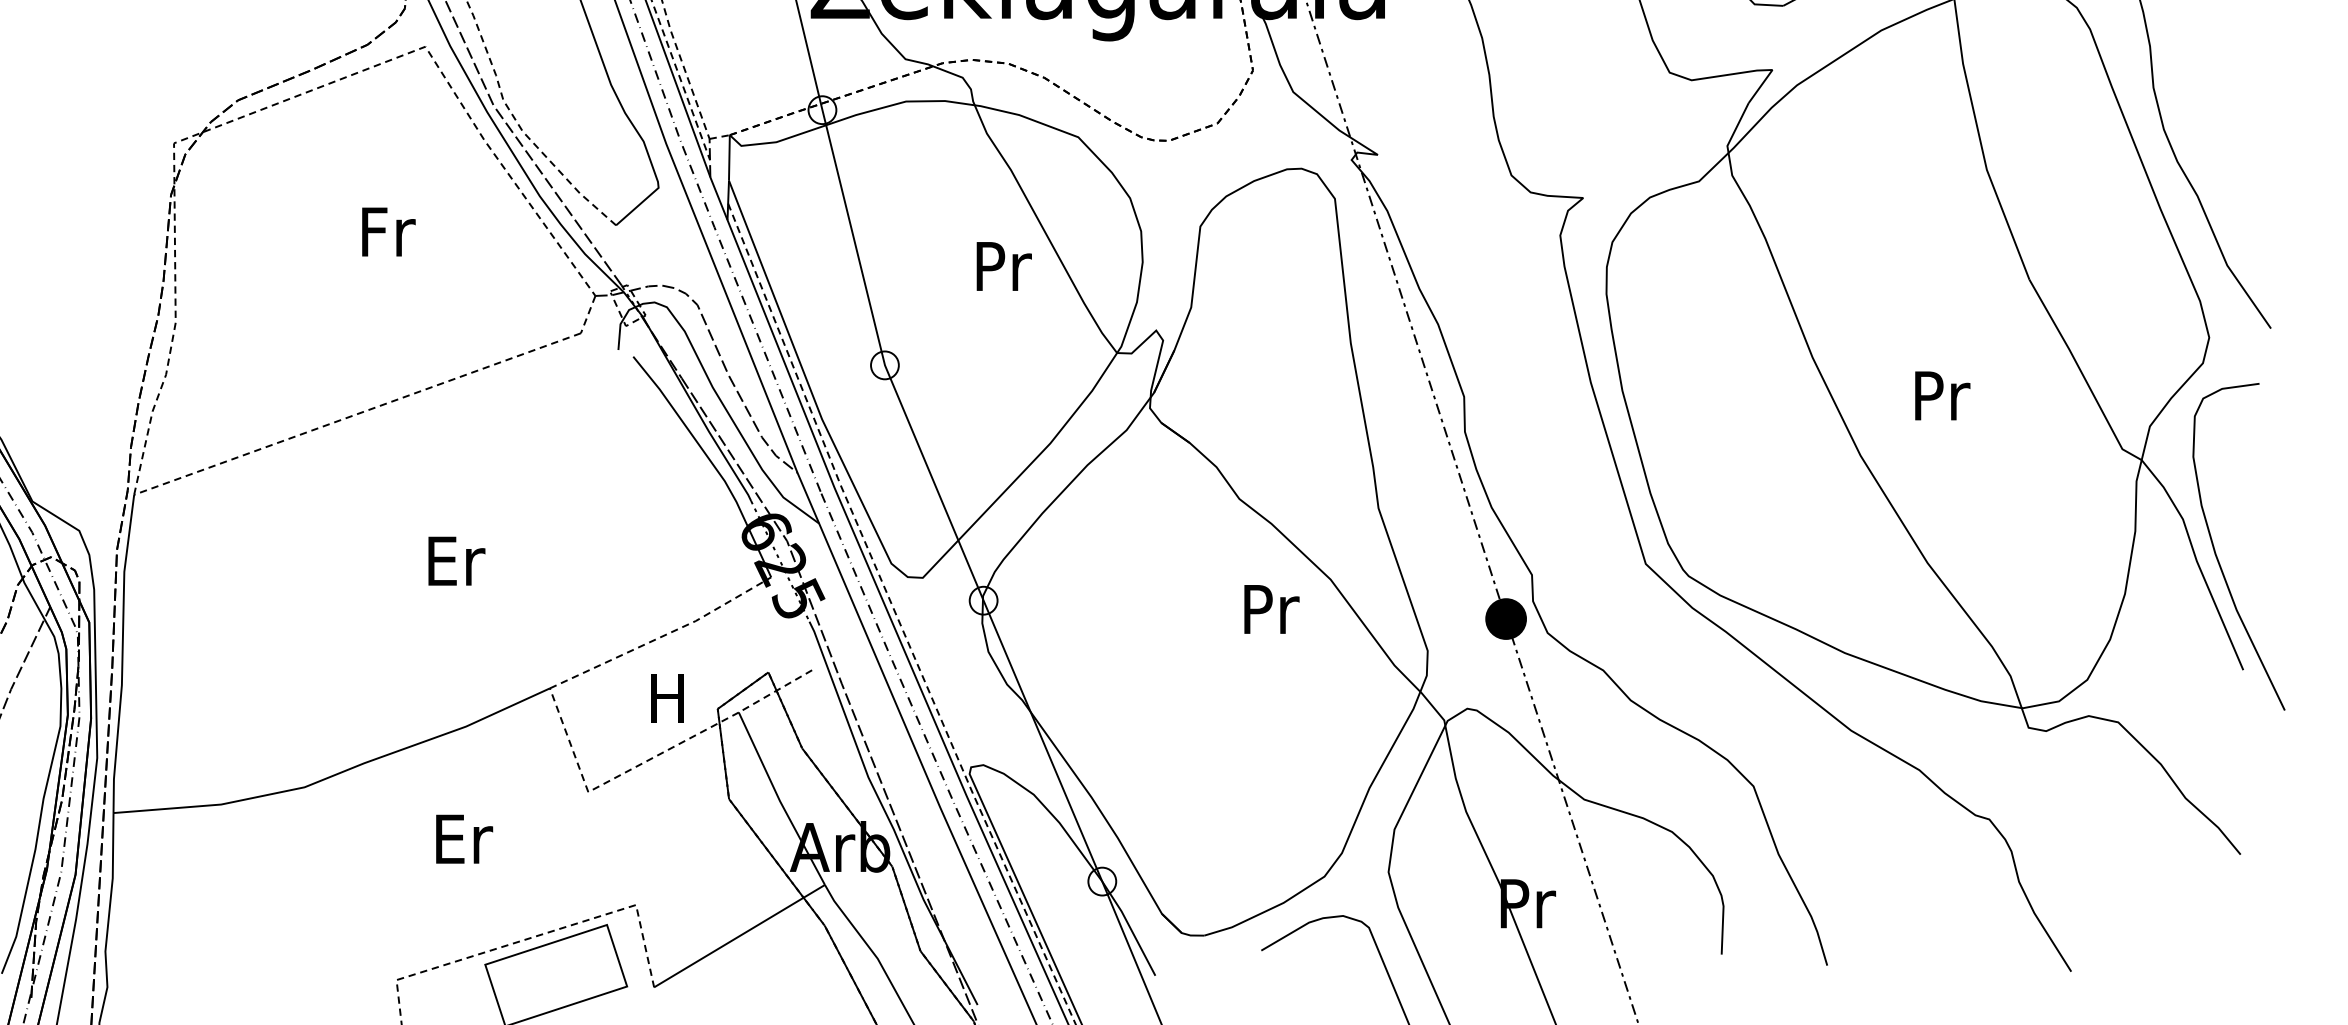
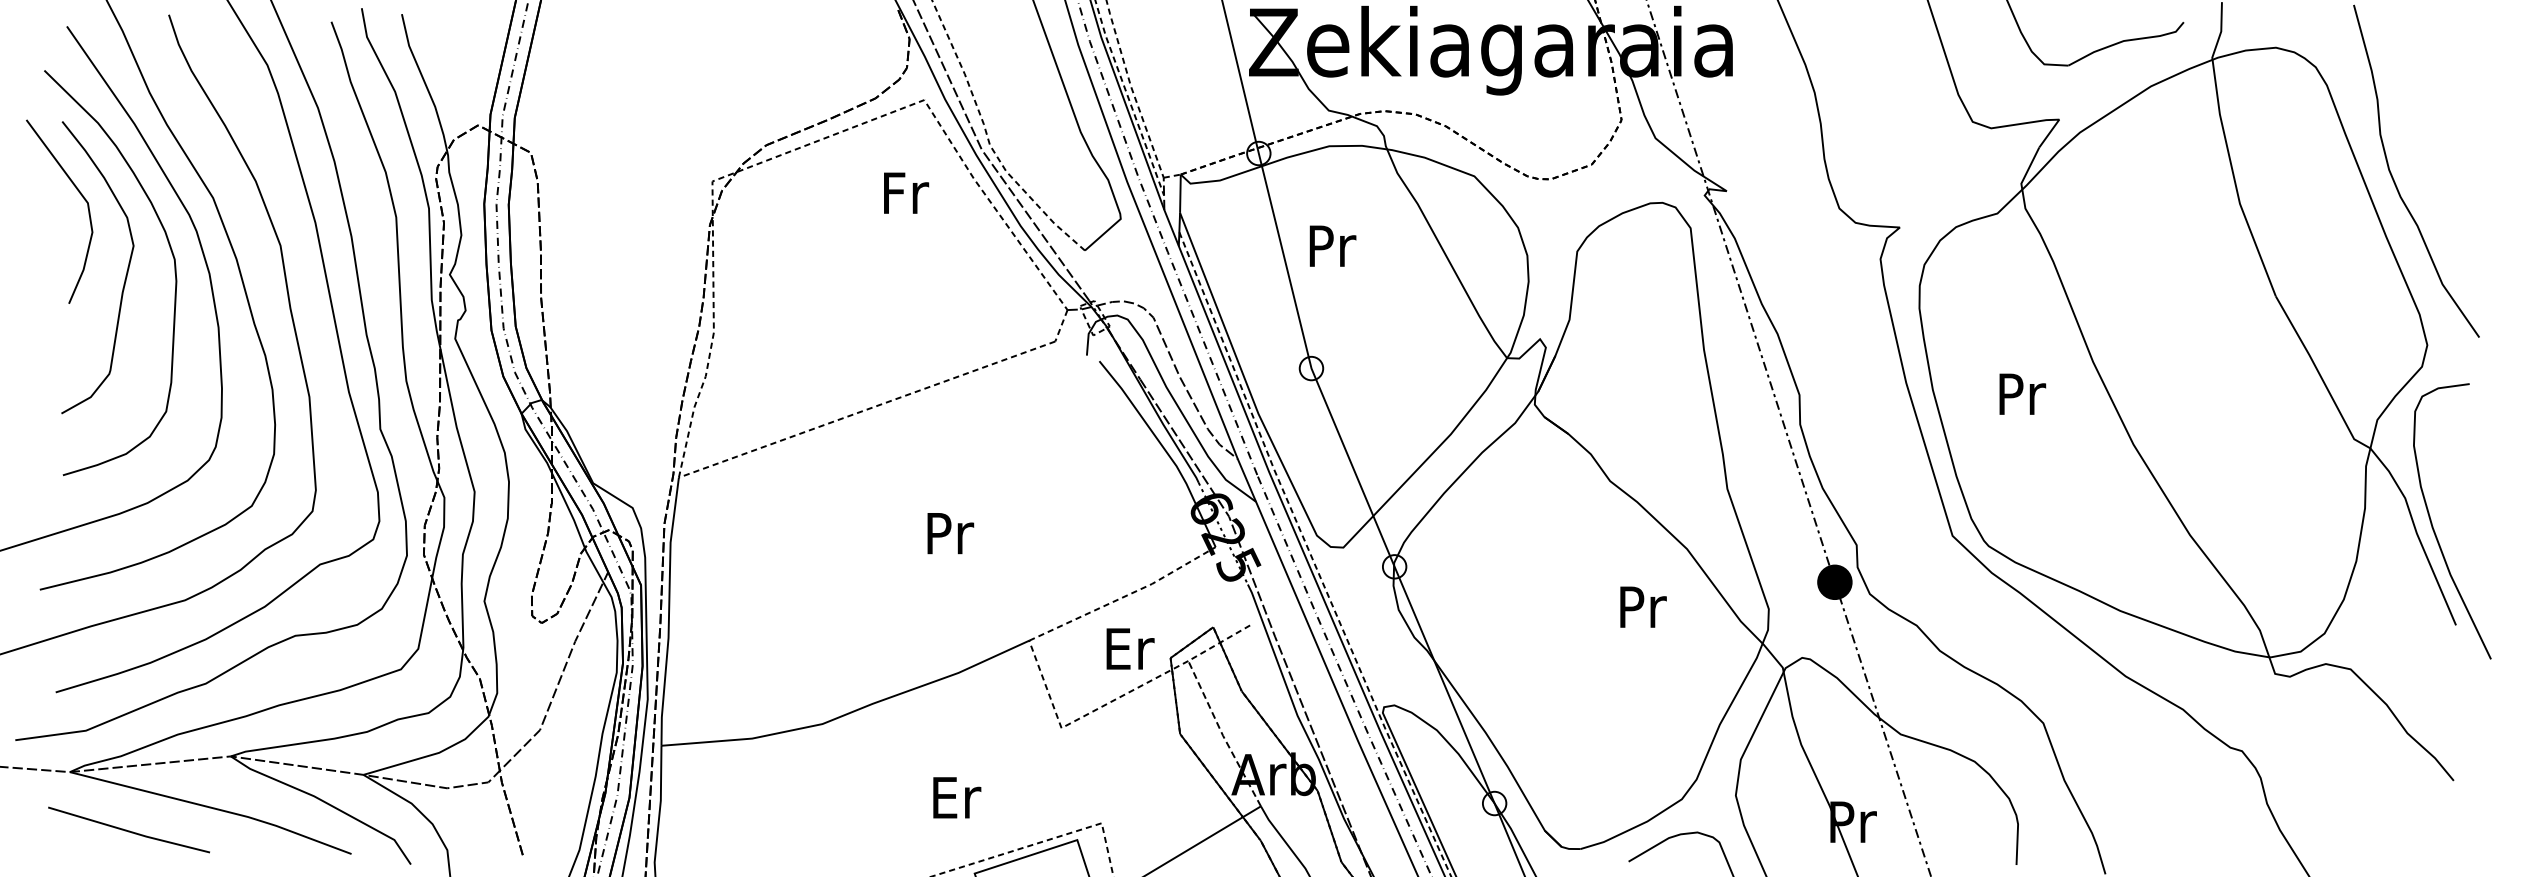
text: (388, 231) -> (906, 192), moved
text: (1003, 265) -> (1332, 245), moved
text: (1942, 394) -> (2022, 393), moved
text: (456, 561) -> (950, 533), Er -> Pr
text: (1271, 608) -> (1643, 606), moved
text: (670, 697) -> (1130, 648), H -> Er
line: (779, 799) -> (1222, 734), solid -> dashed
text: (464, 838) -> (957, 797), moved

